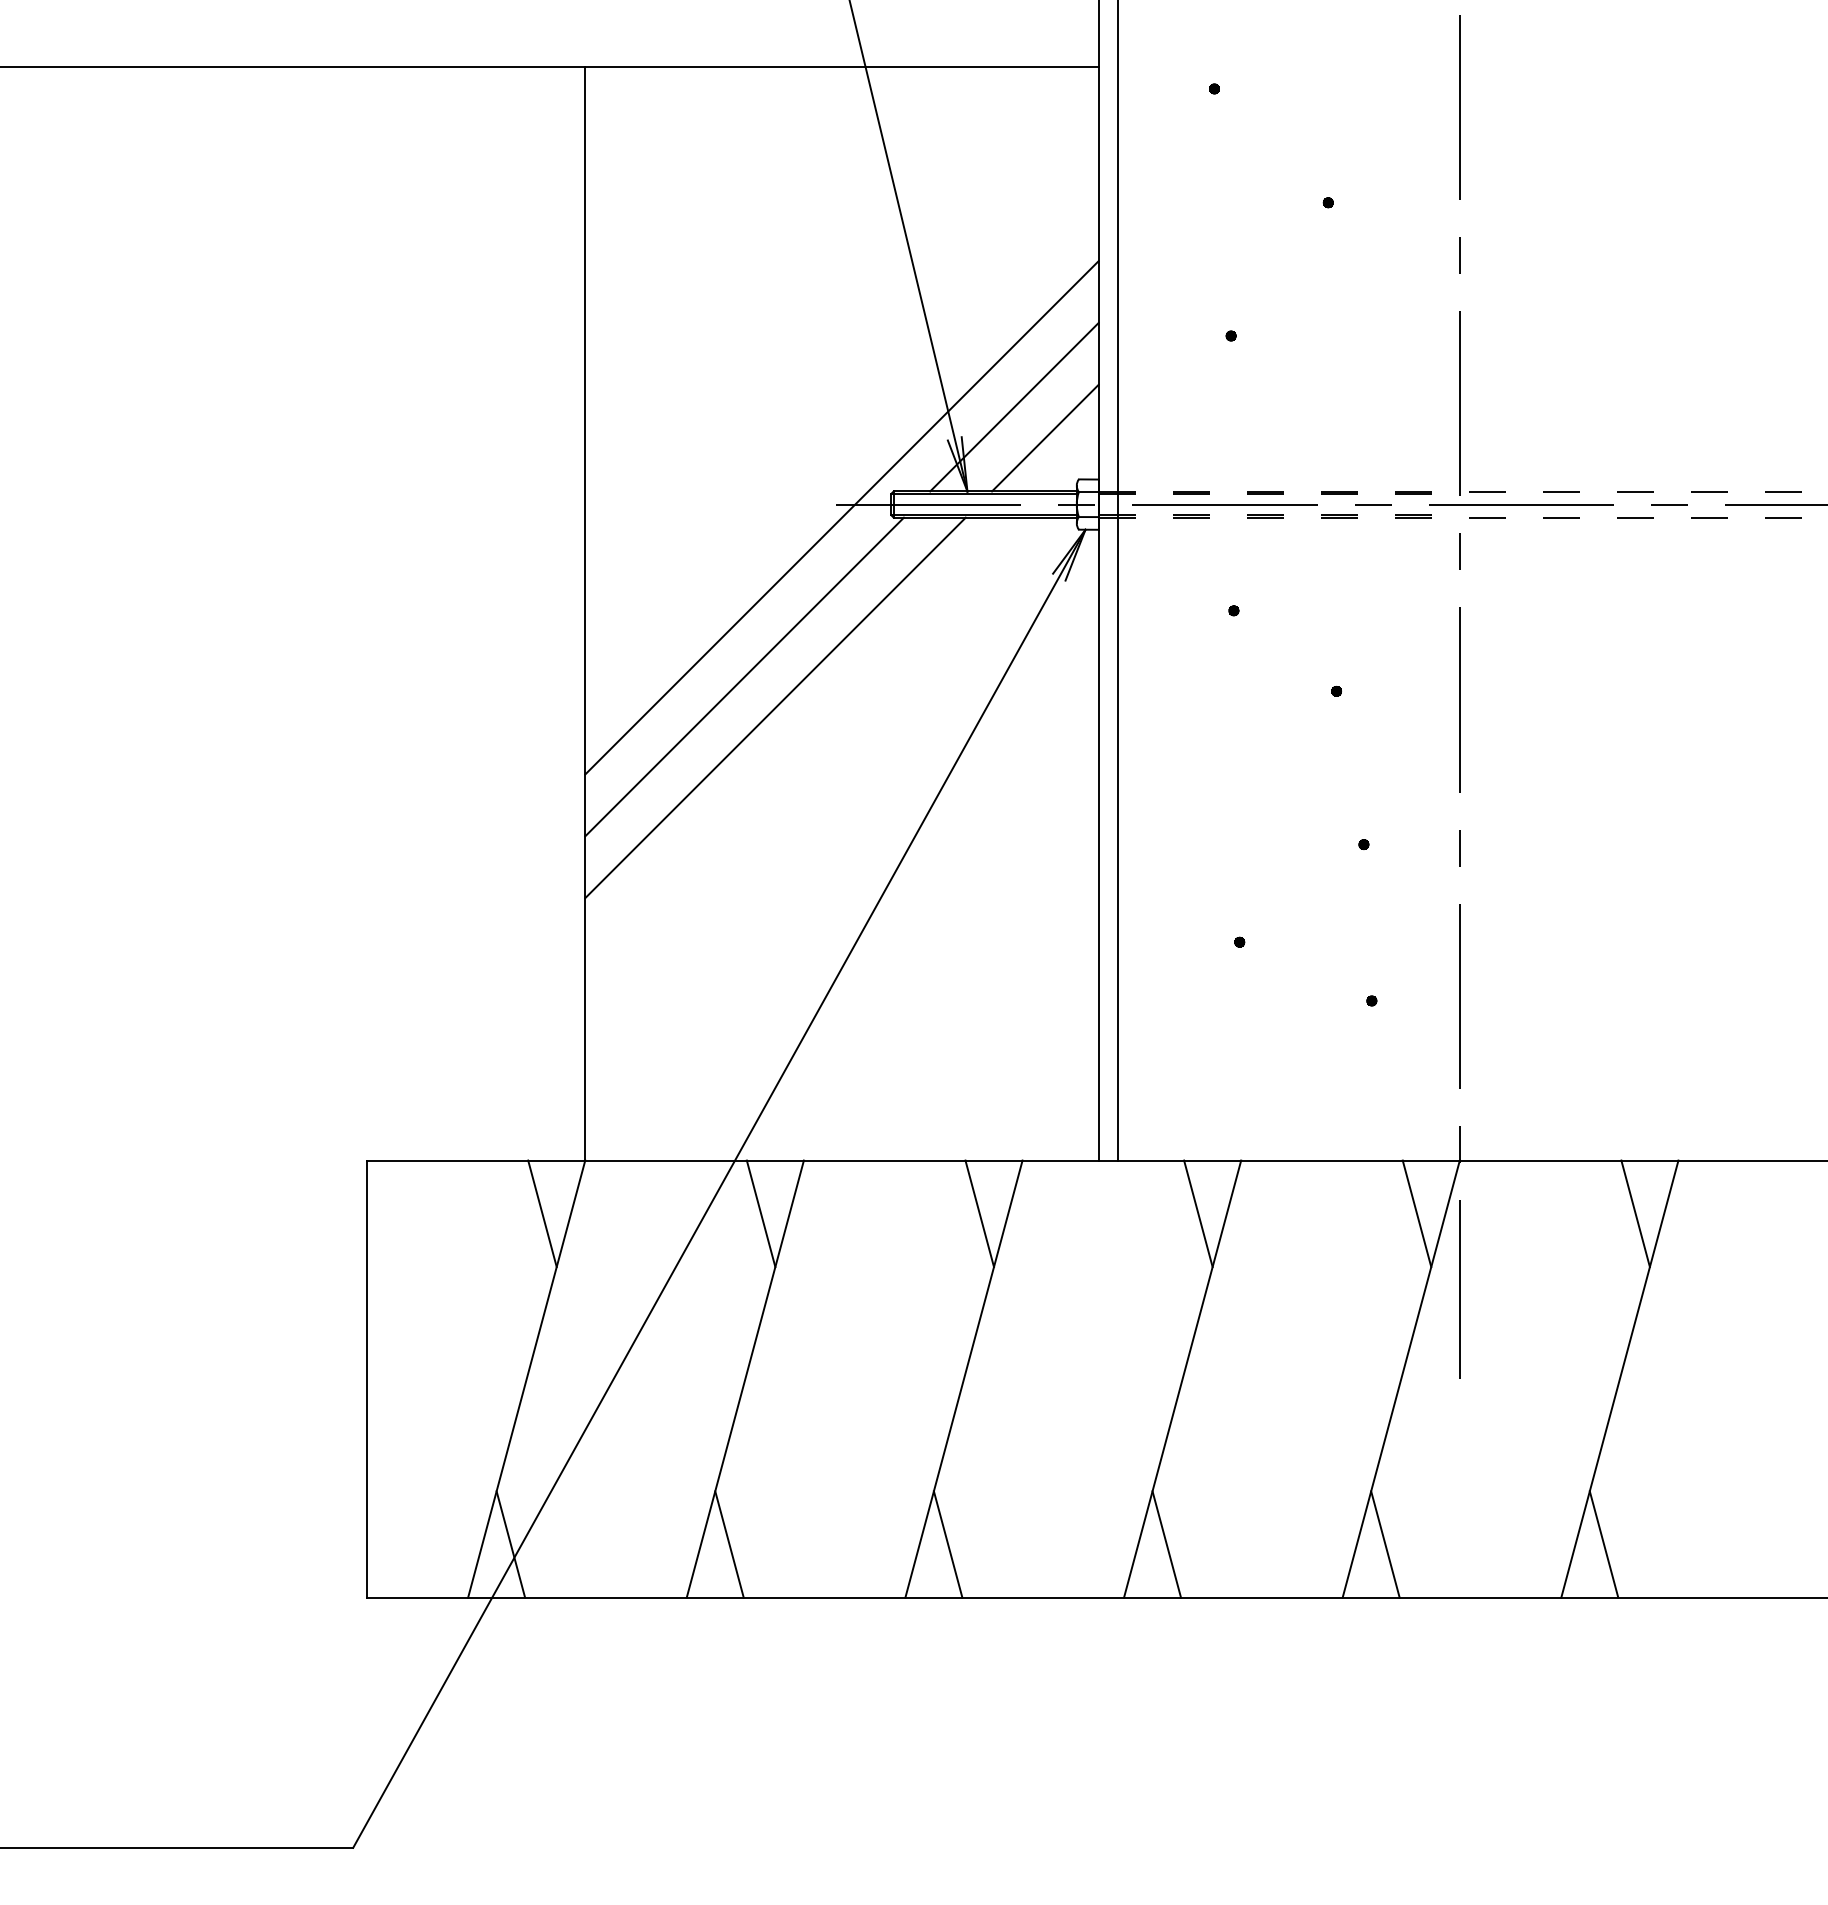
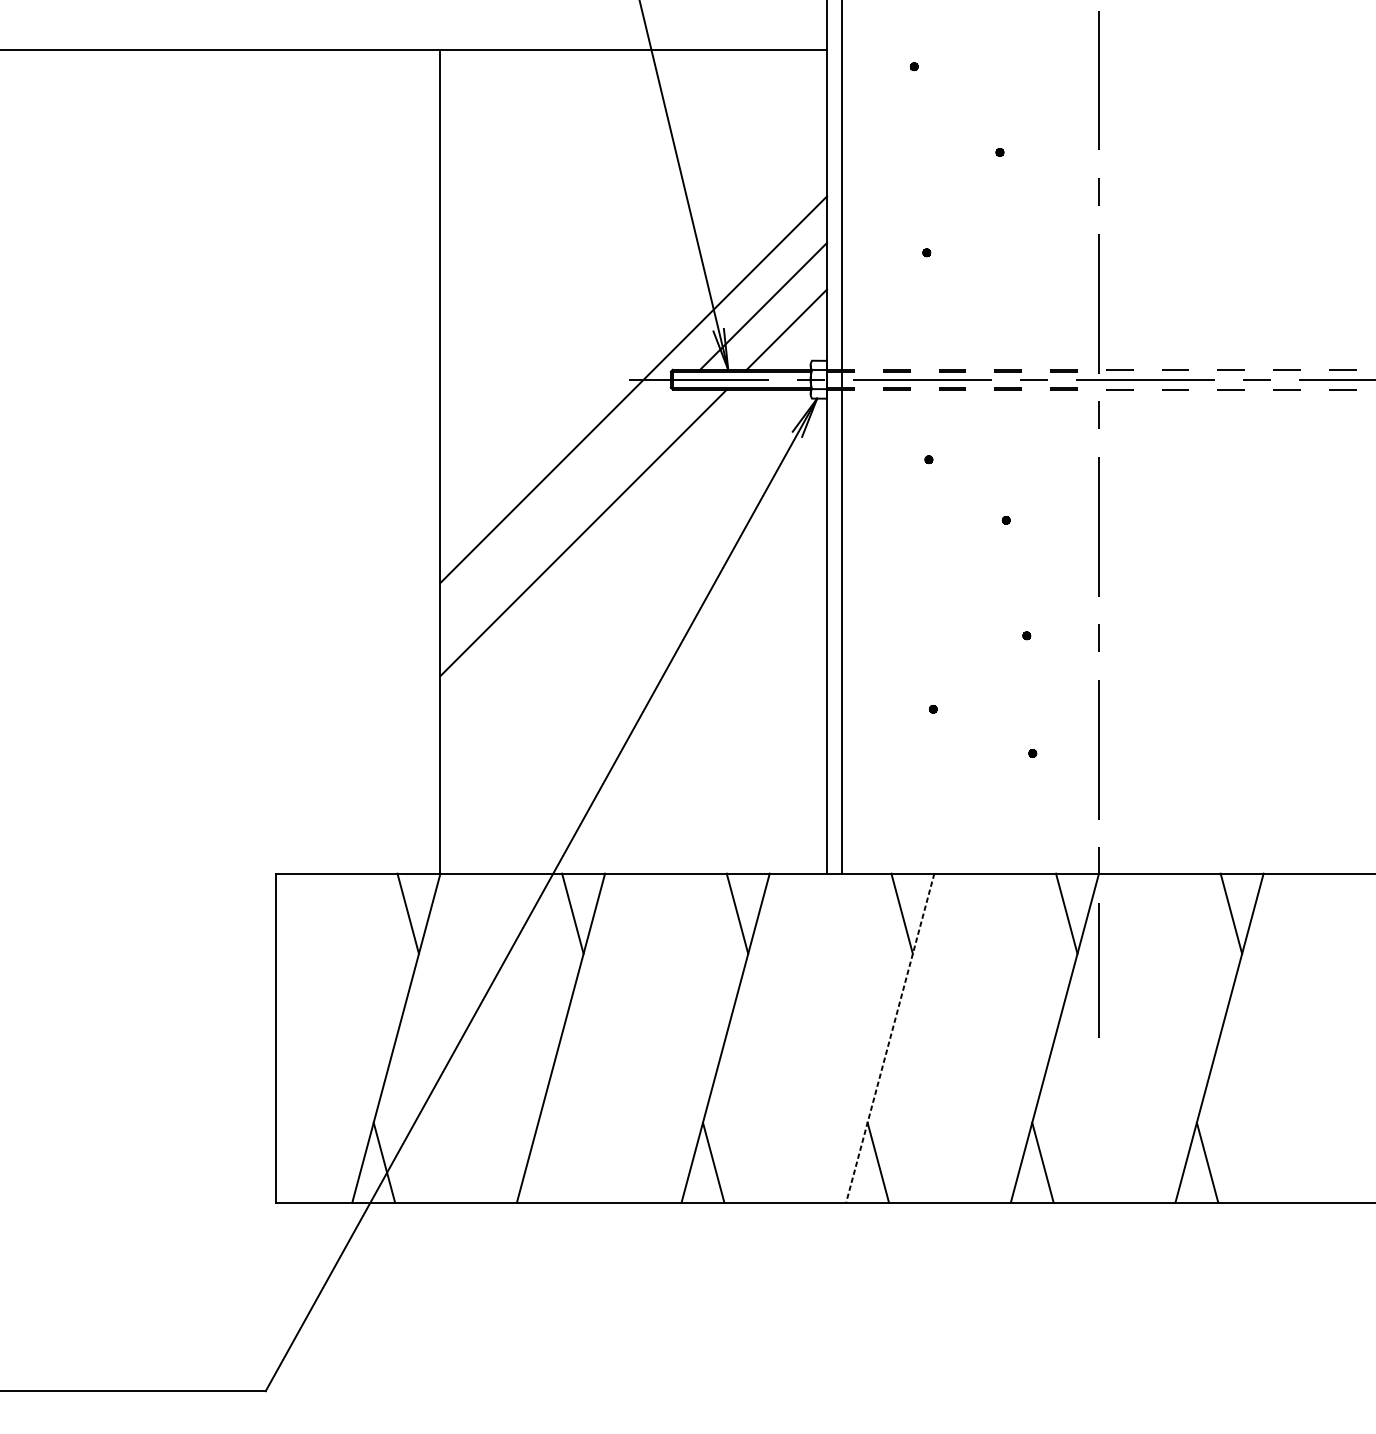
line: (744, 676) -> (560, 509), removed
line: (1182, 1379) -> (890, 1038), solid -> dashed
line: (729, 1544) -> (549, 1162), removed

